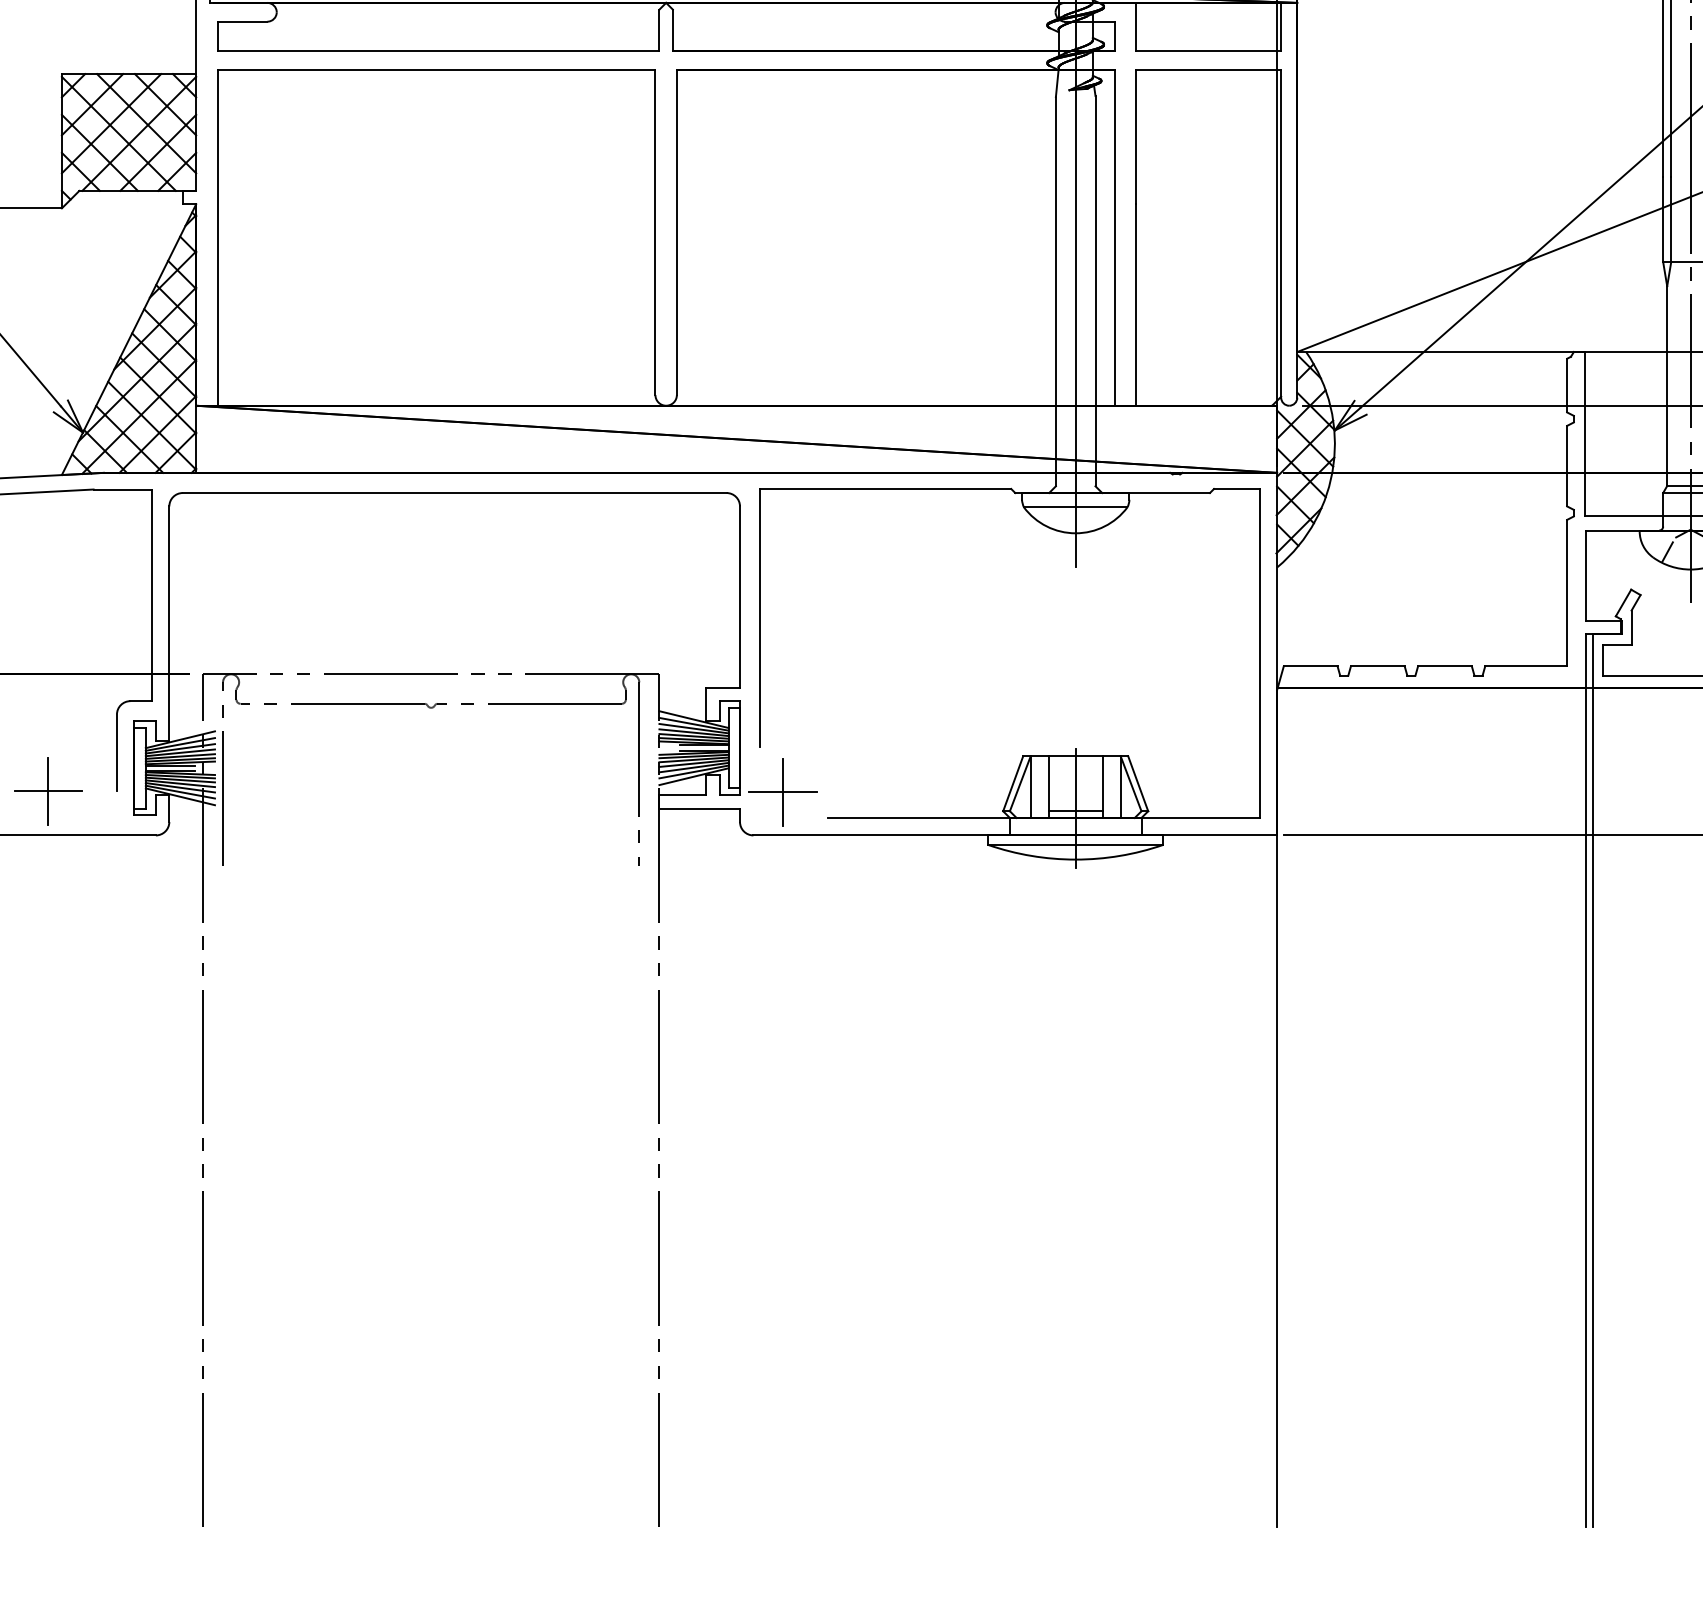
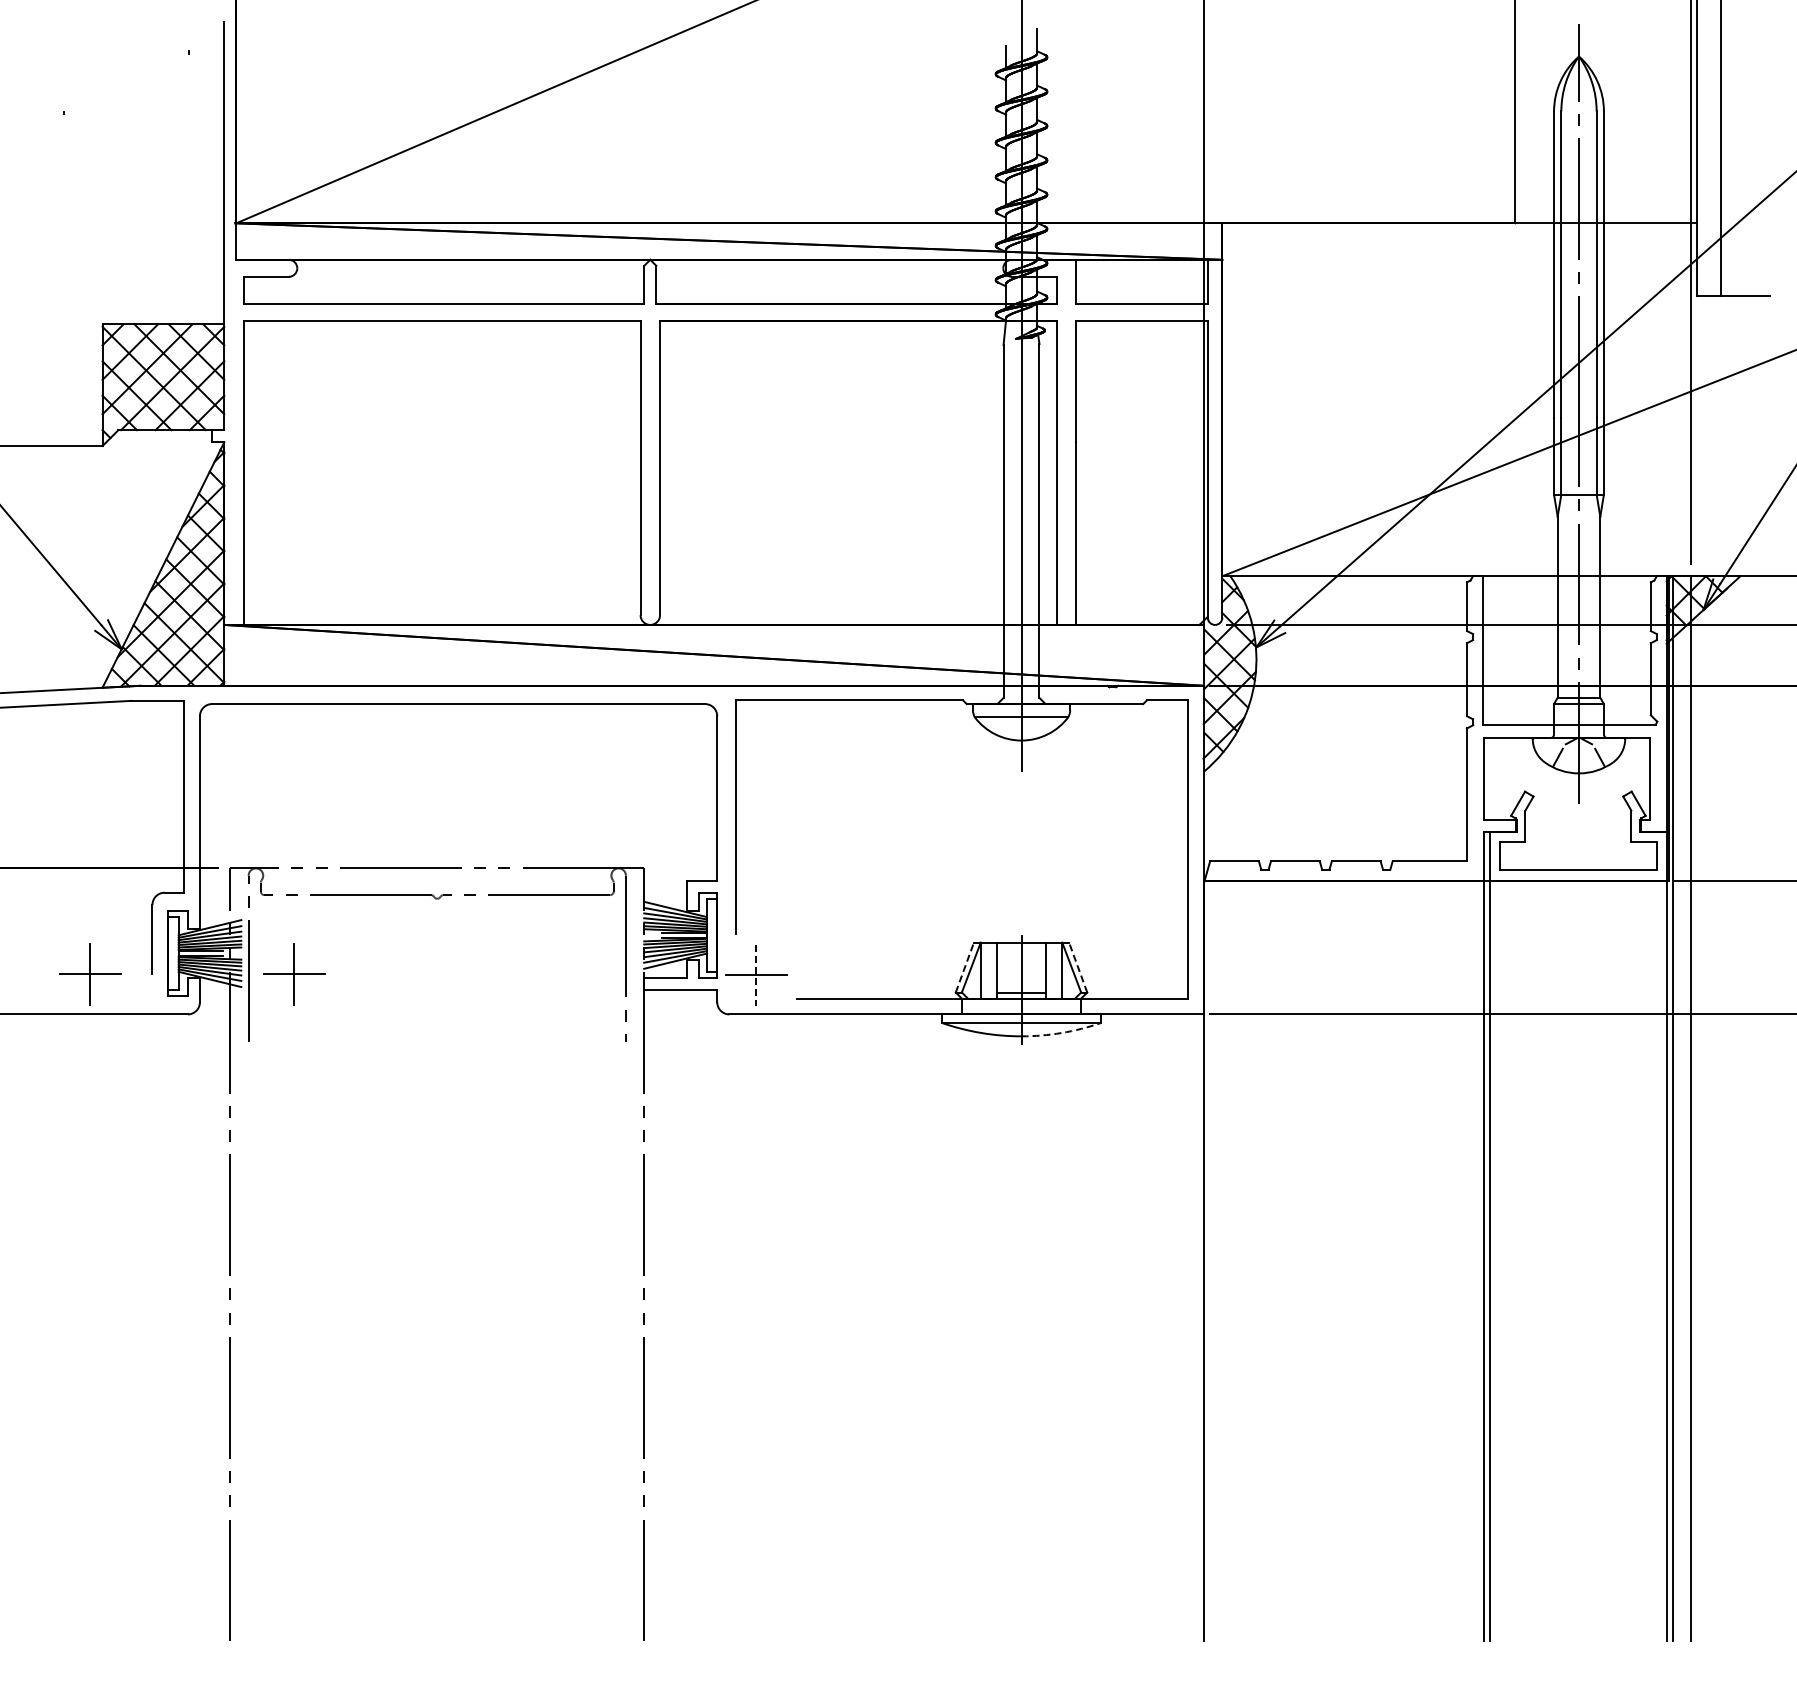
line: (1012, 783) -> (964, 967), solid -> dashed
line: (1138, 783) -> (1078, 967), solid -> dashed
part: (273, 791) -> (294, 974), added
line: (783, 792) -> (756, 975), solid -> dashed
arc: (1119, 856) -> (1061, 1033), solid -> dashed

